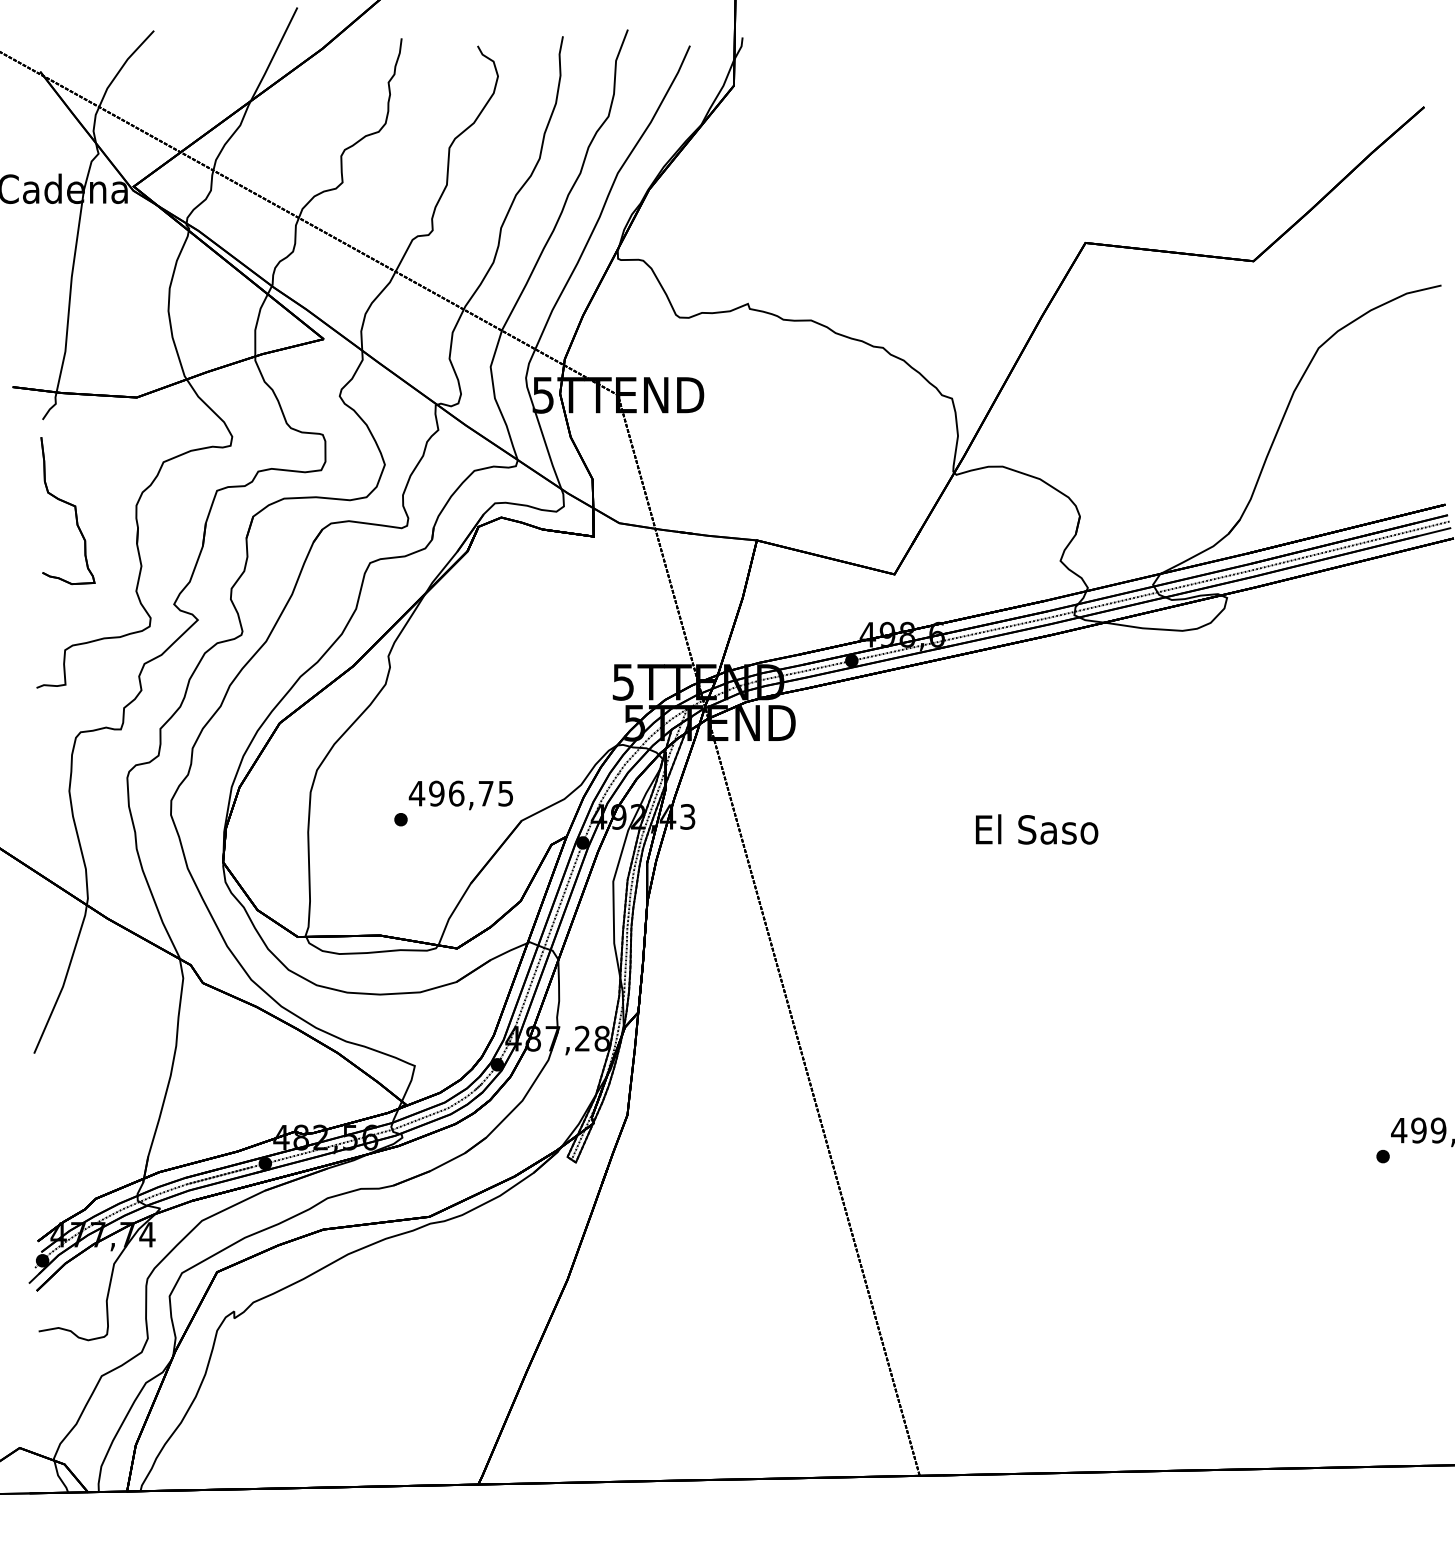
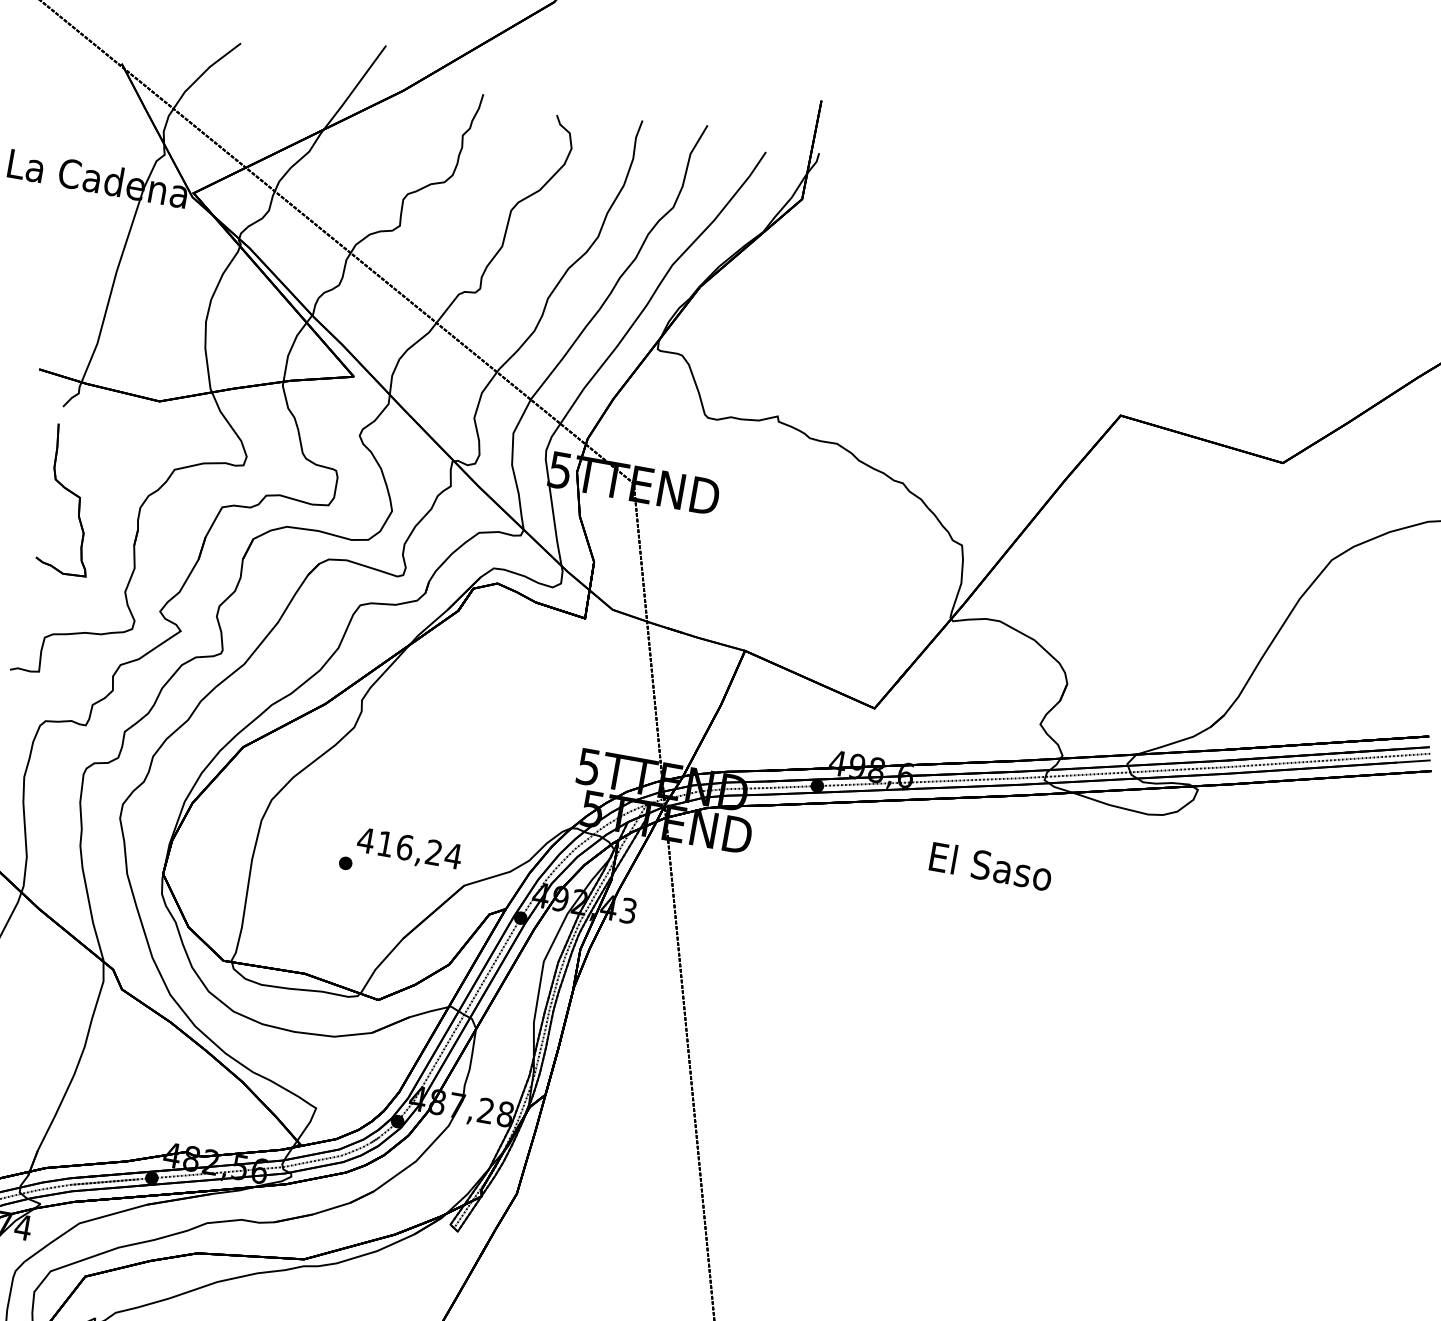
text: (471, 793) -> (419, 849), 496,75 -> 416,24
text: (1037, 829) -> (991, 866), moved

